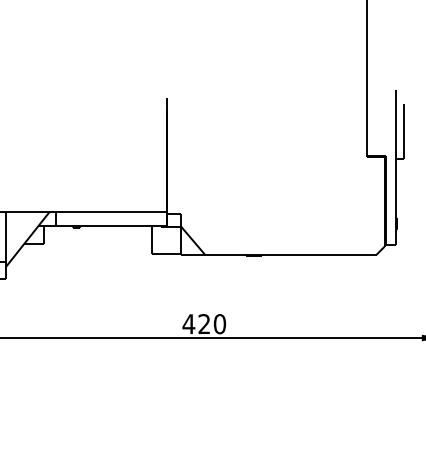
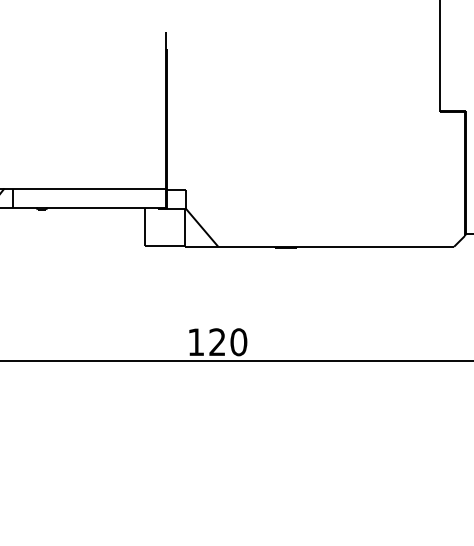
text: (188, 323) -> (195, 341), 420 -> 120

